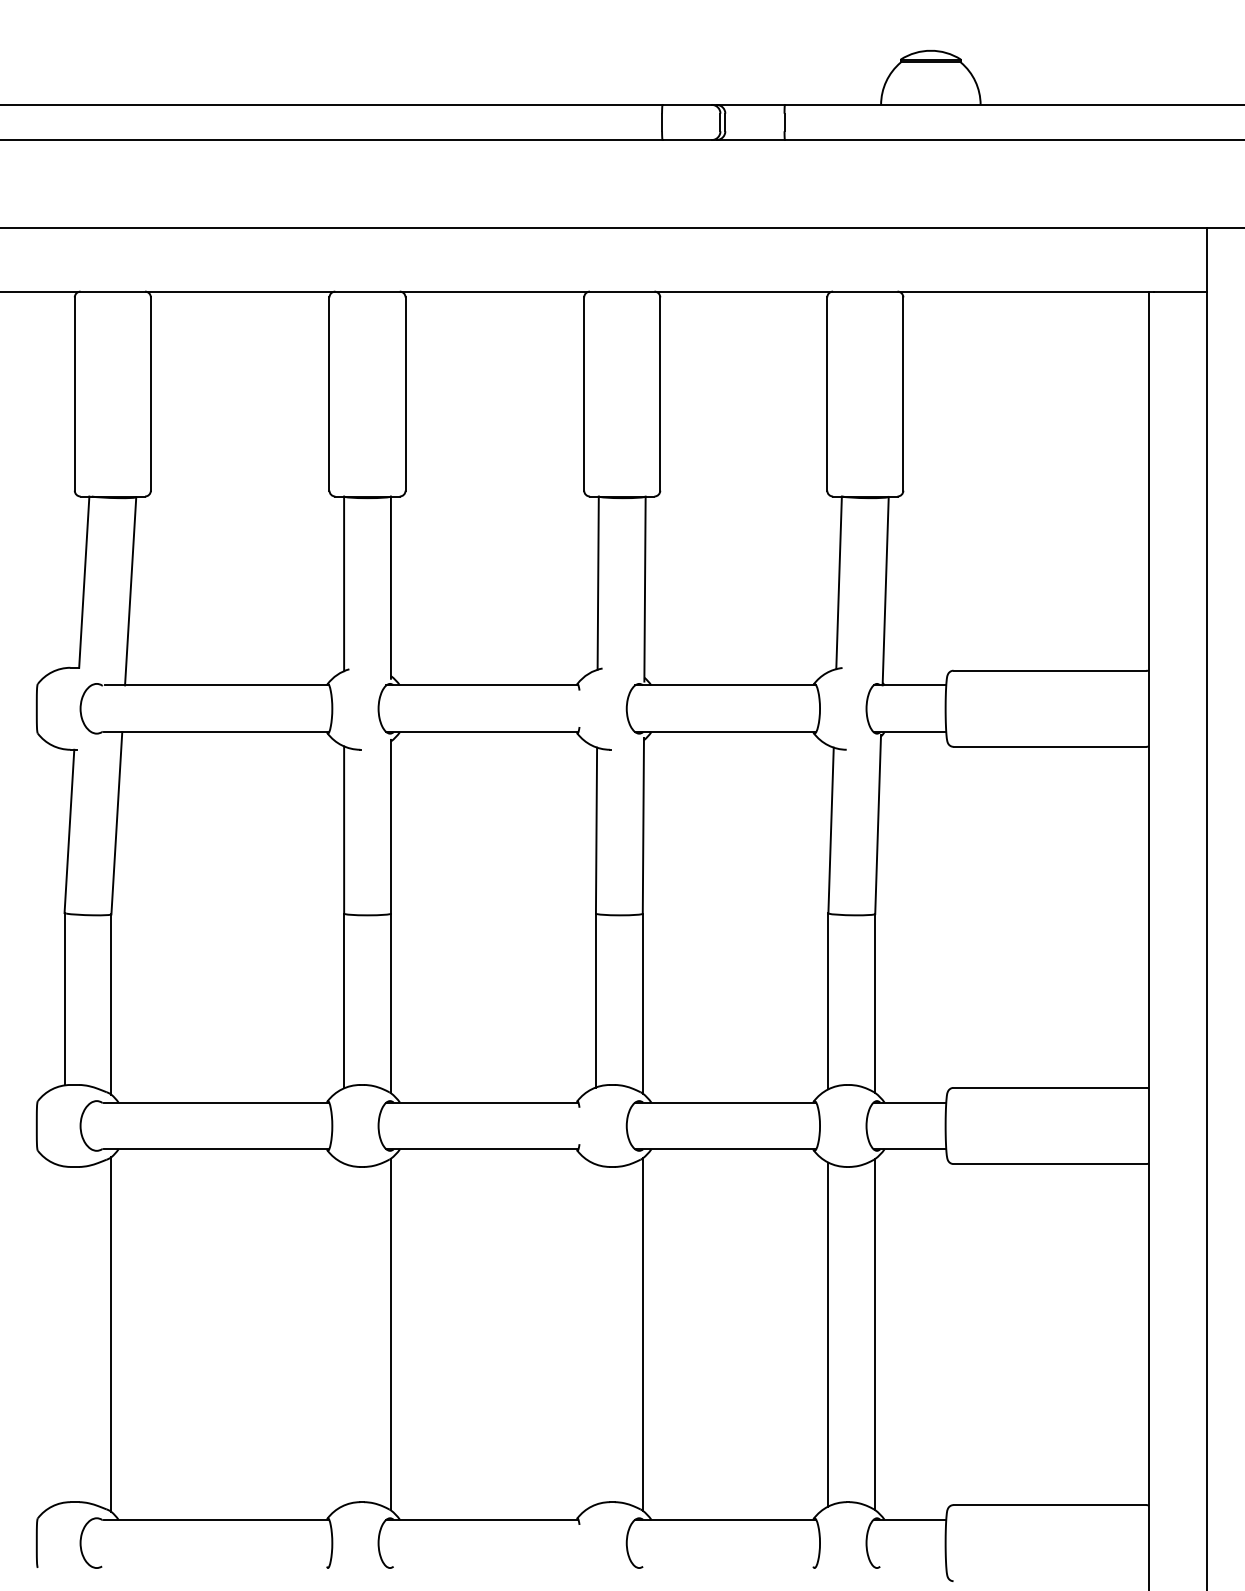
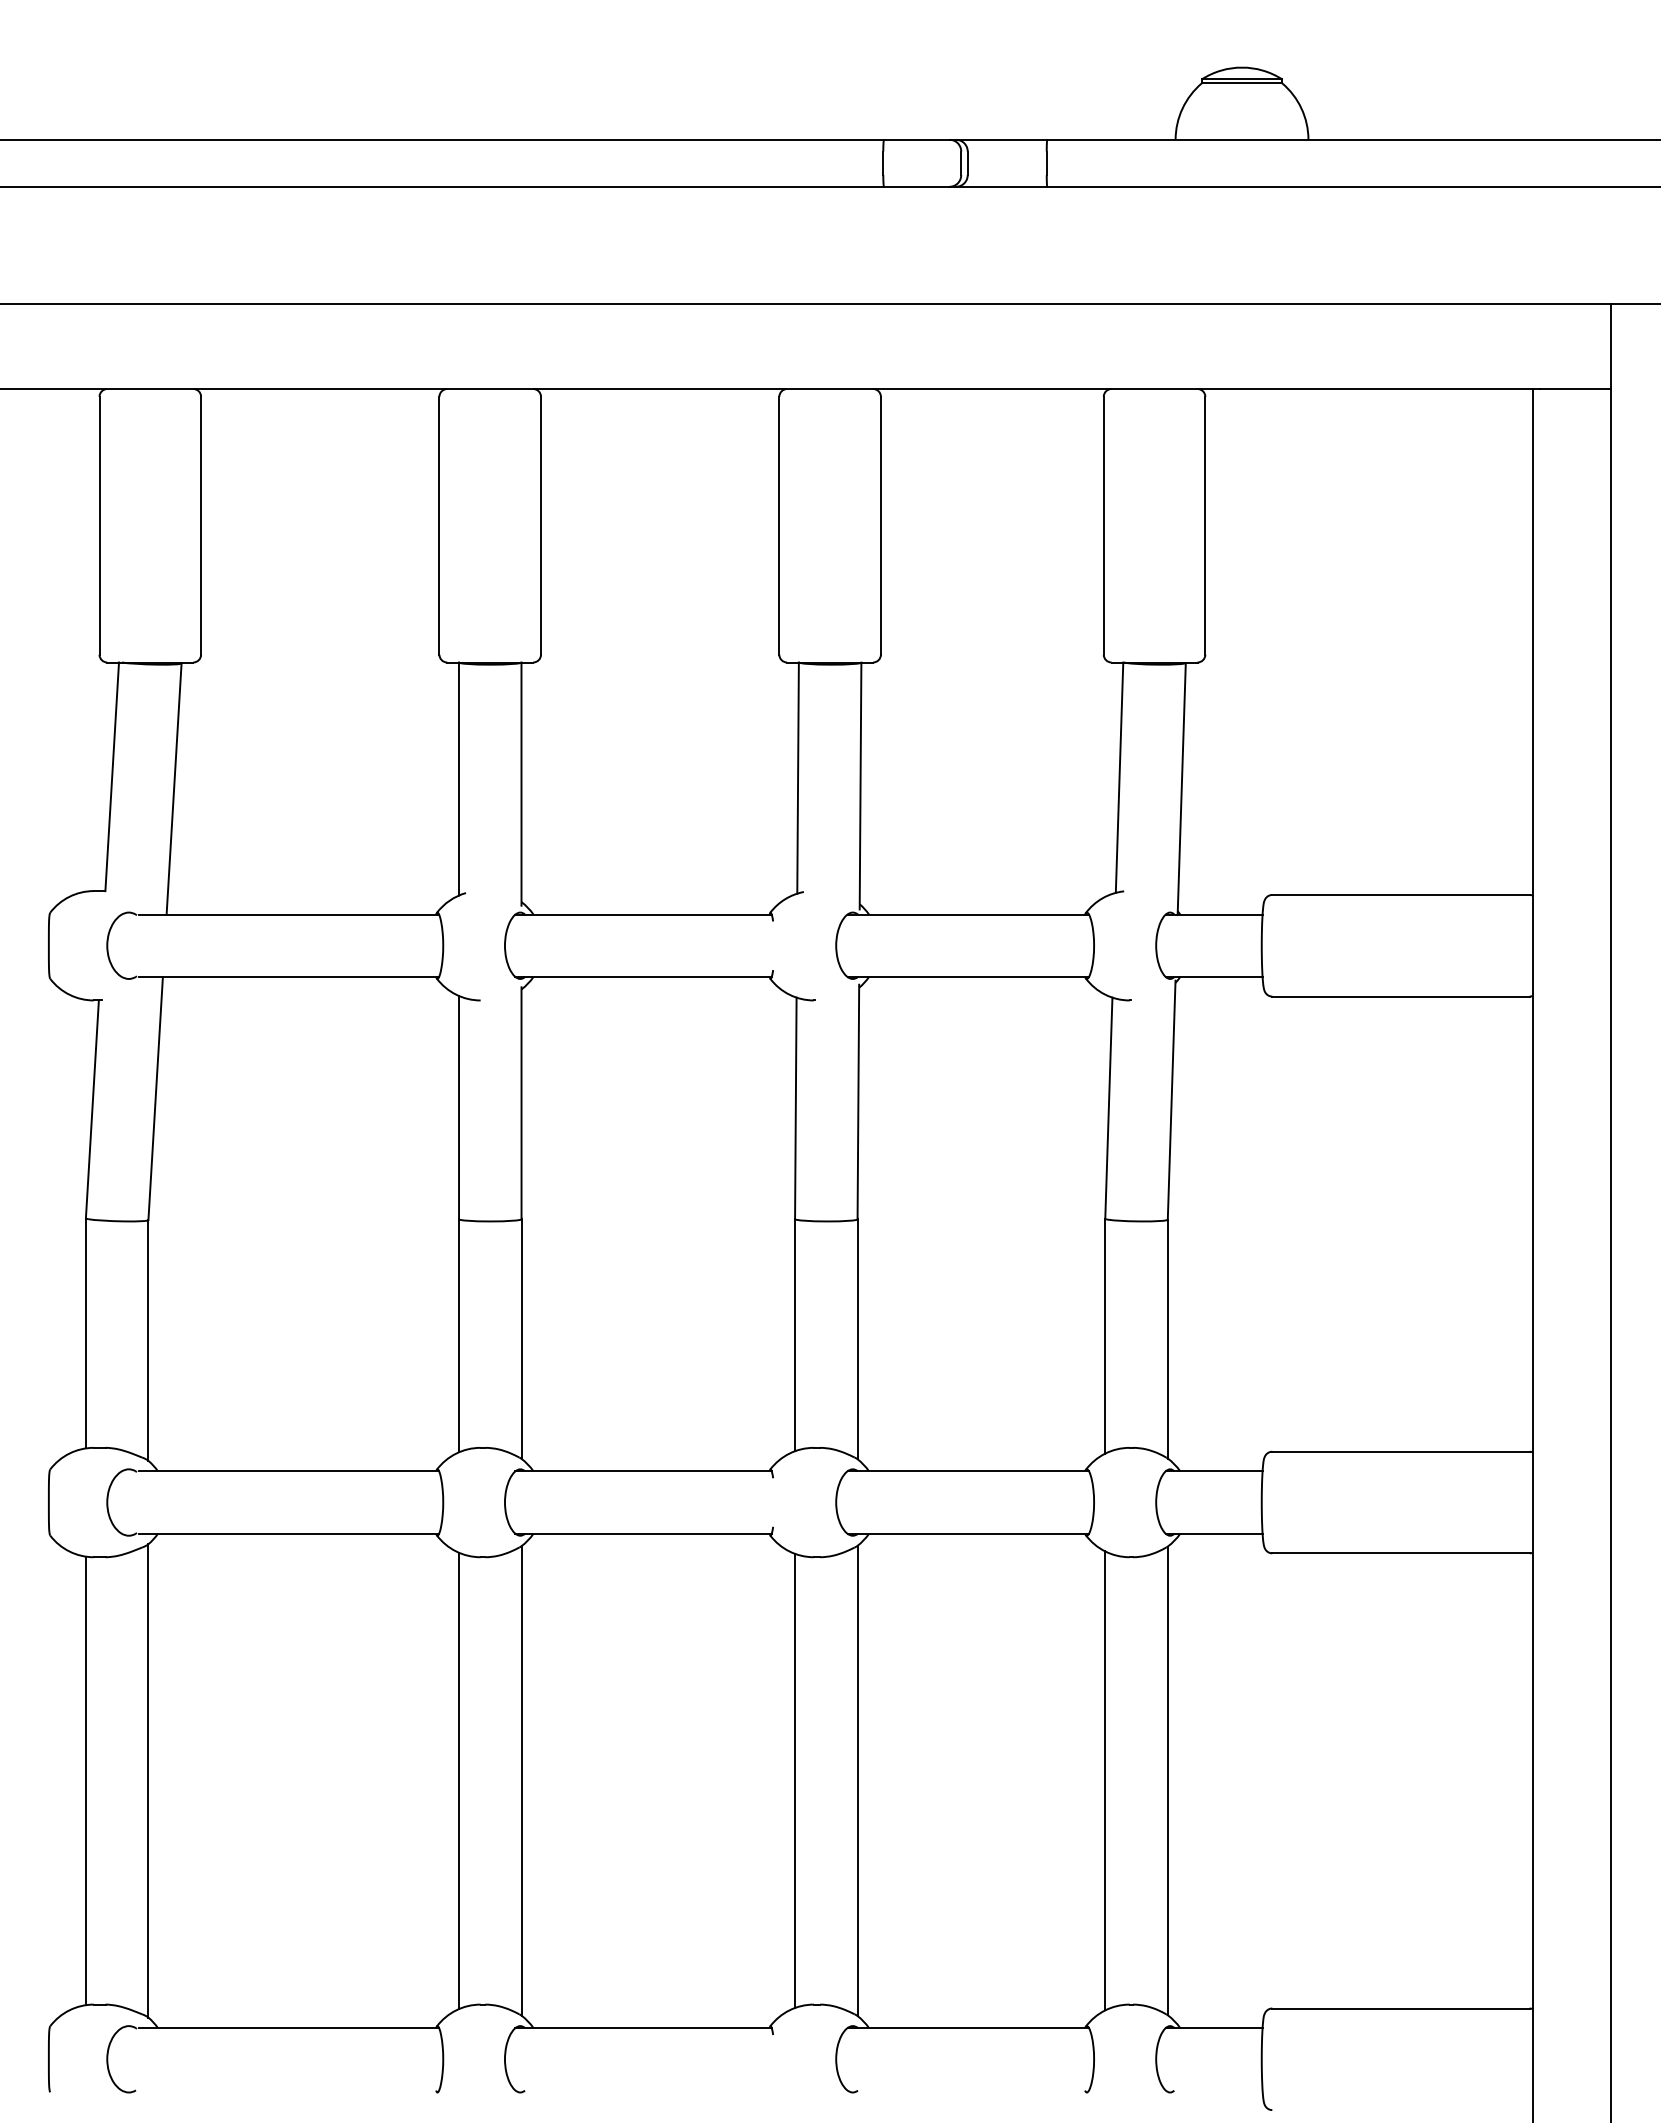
line: (64, 1334) -> (85, 1780), added
line: (344, 1334) -> (459, 1780), added
line: (596, 1334) -> (795, 1780), added

